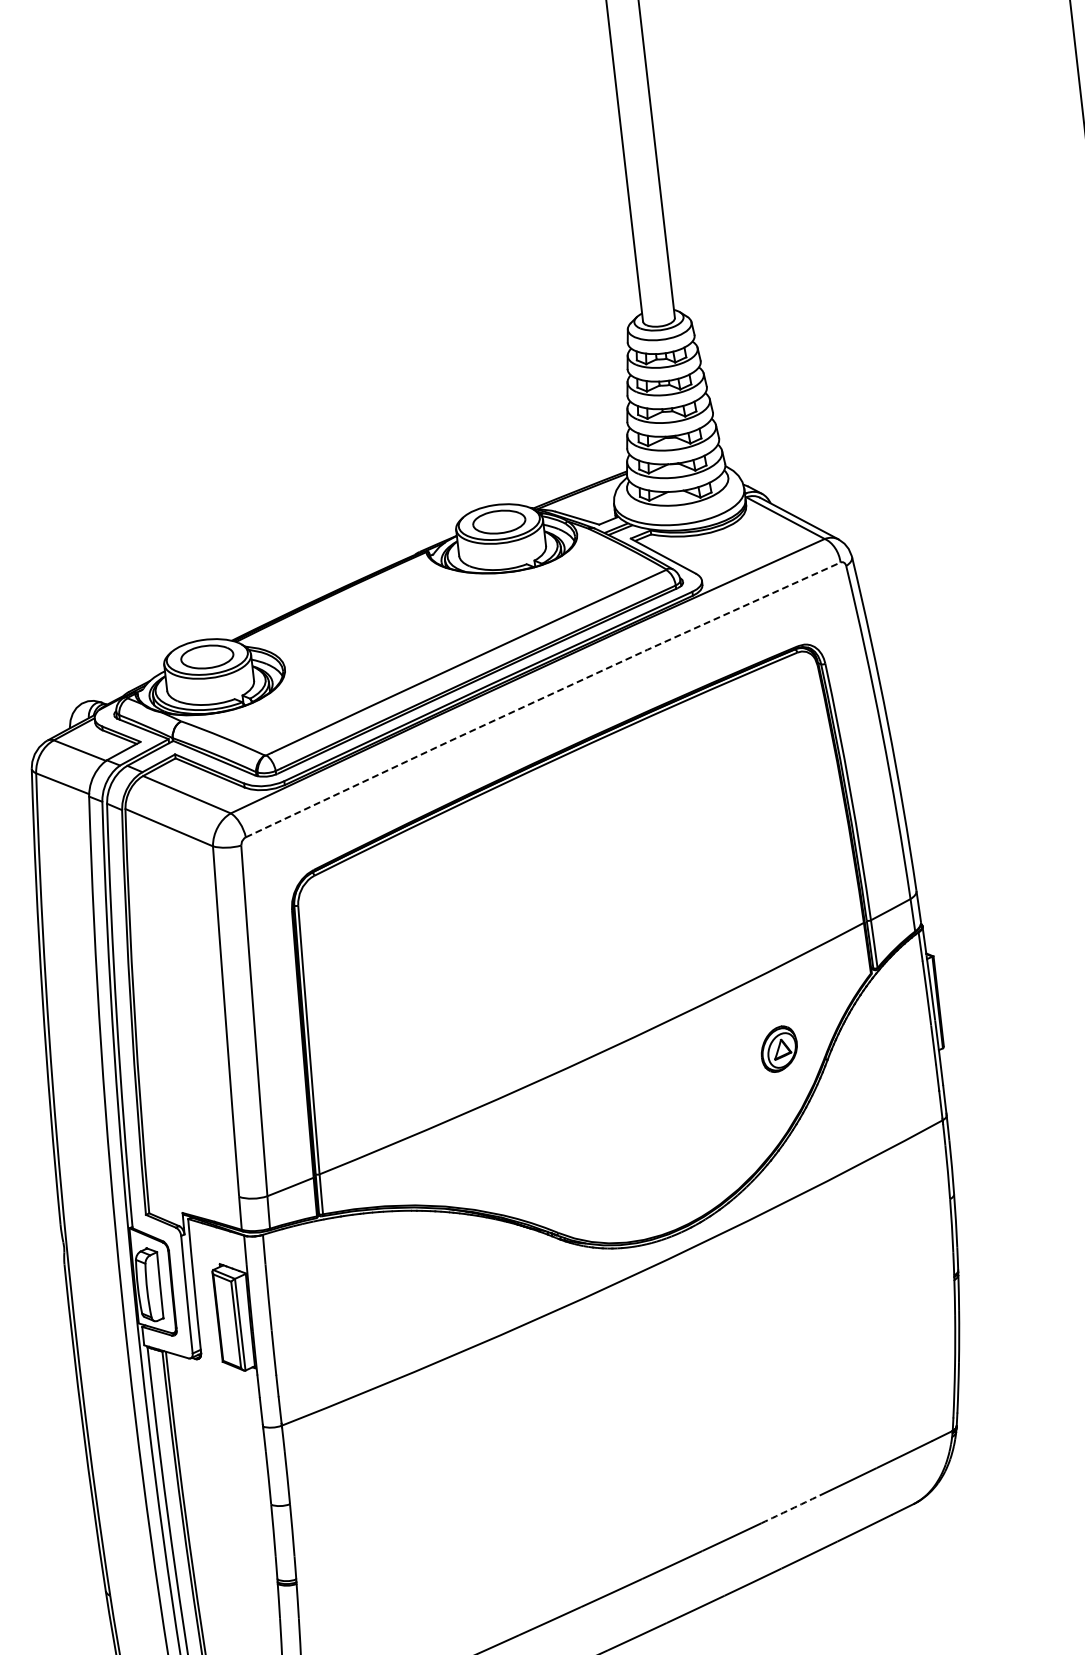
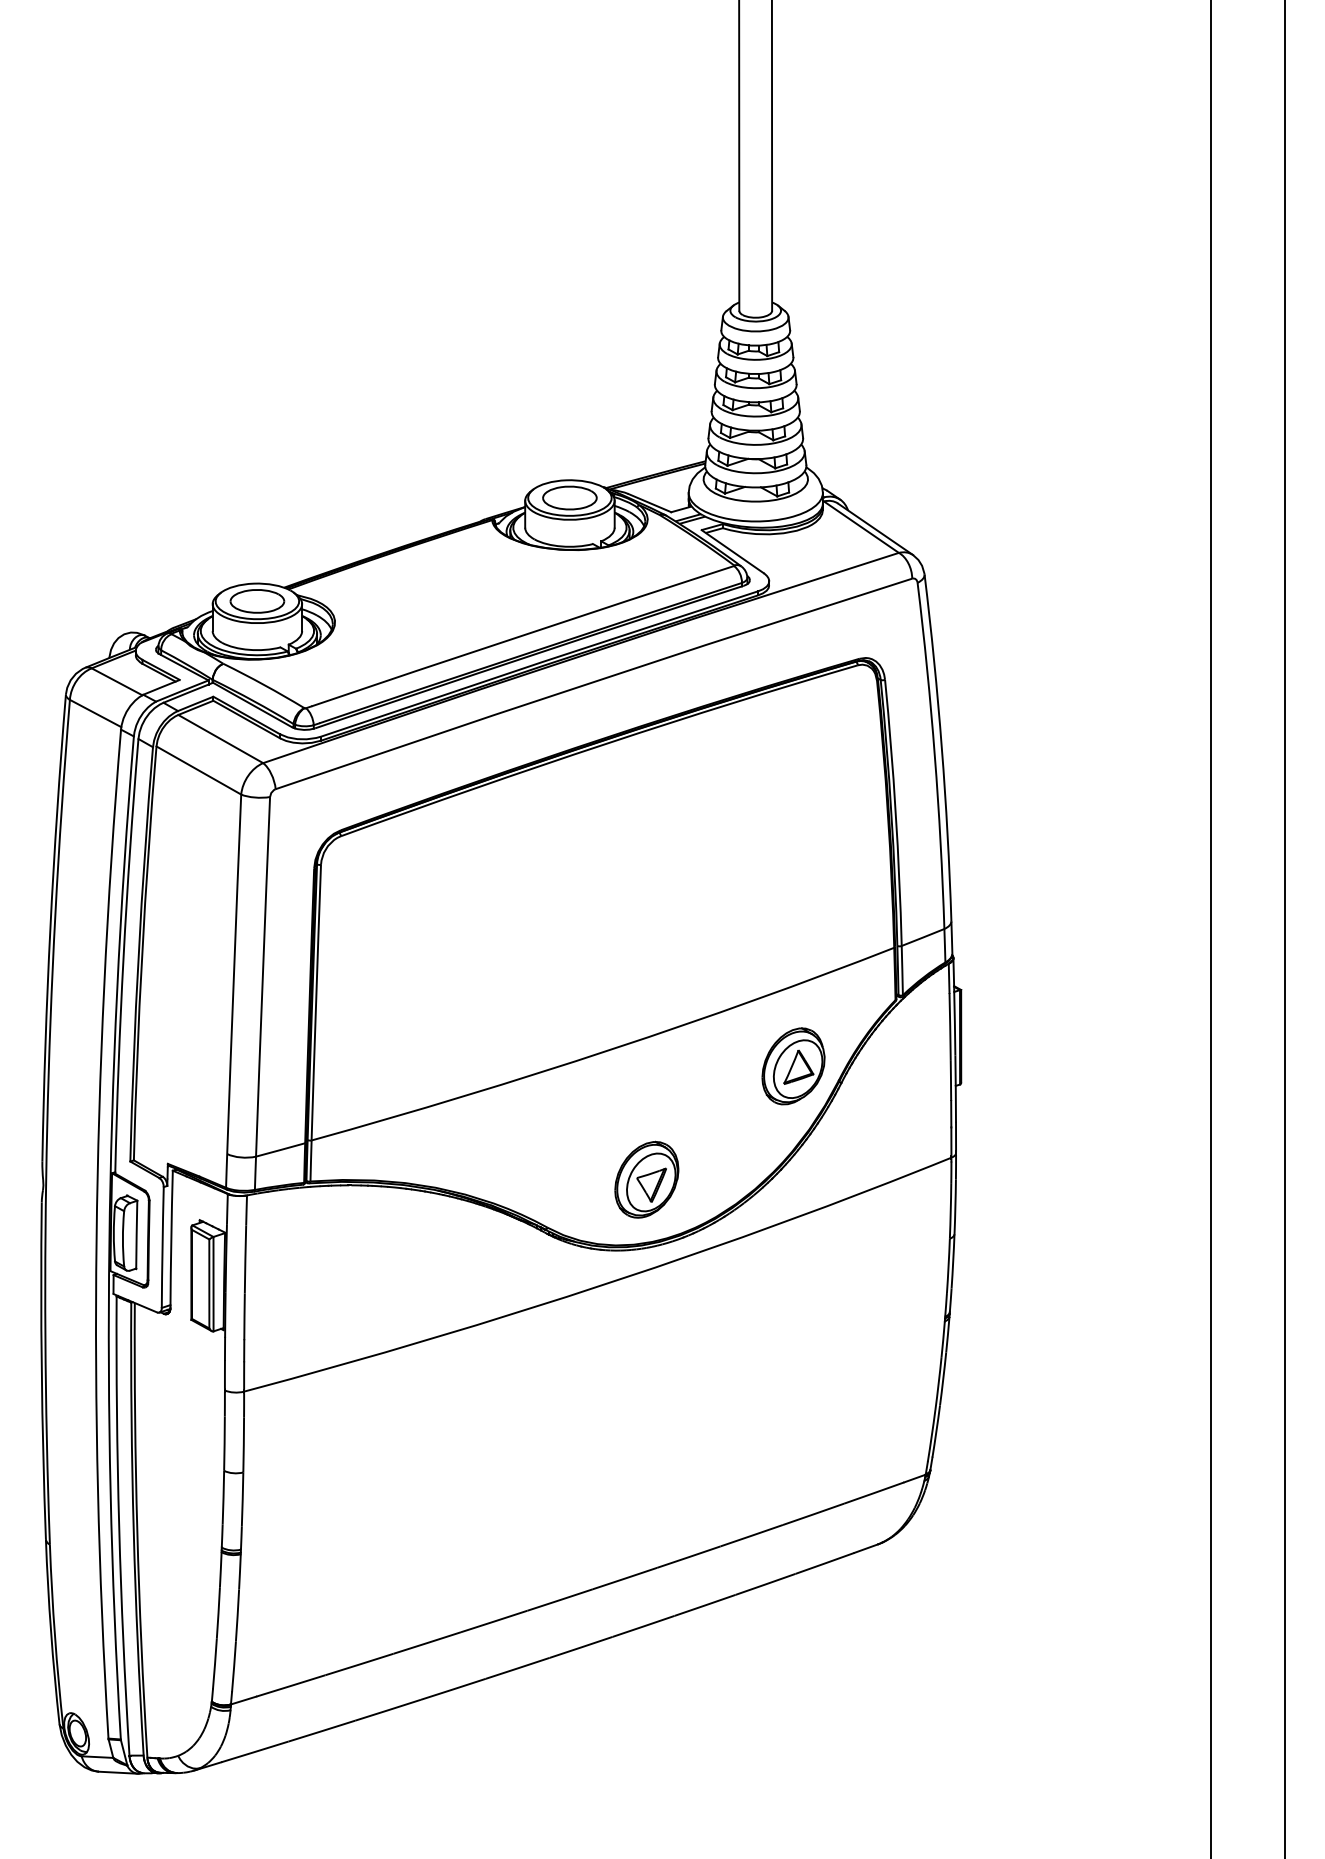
line: (542, 698) -> (593, 682), dashed -> solid
part: (779, 1049) -> (793, 1066), size x1.67
part: (649, 1175) -> (646, 1179), added
arc: (790, 1509) -> (751, 1535), dashed -> solid

